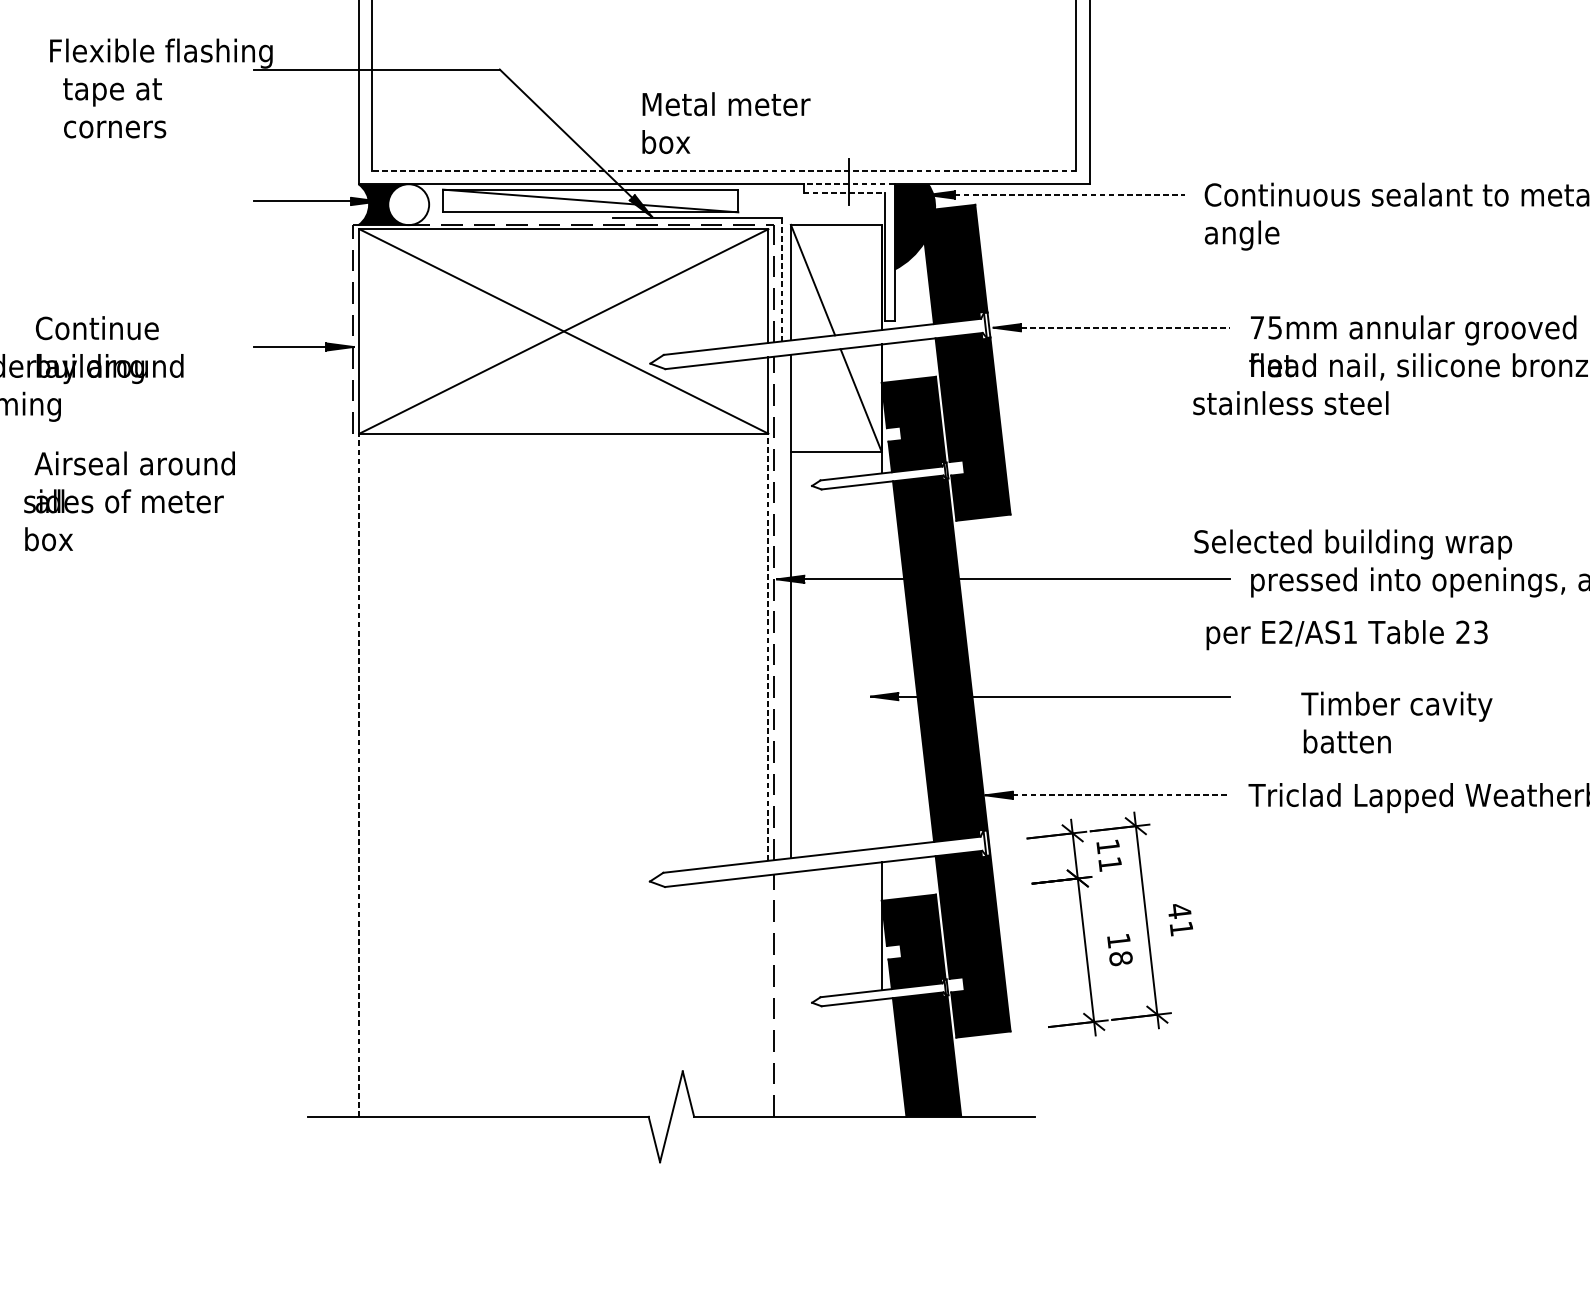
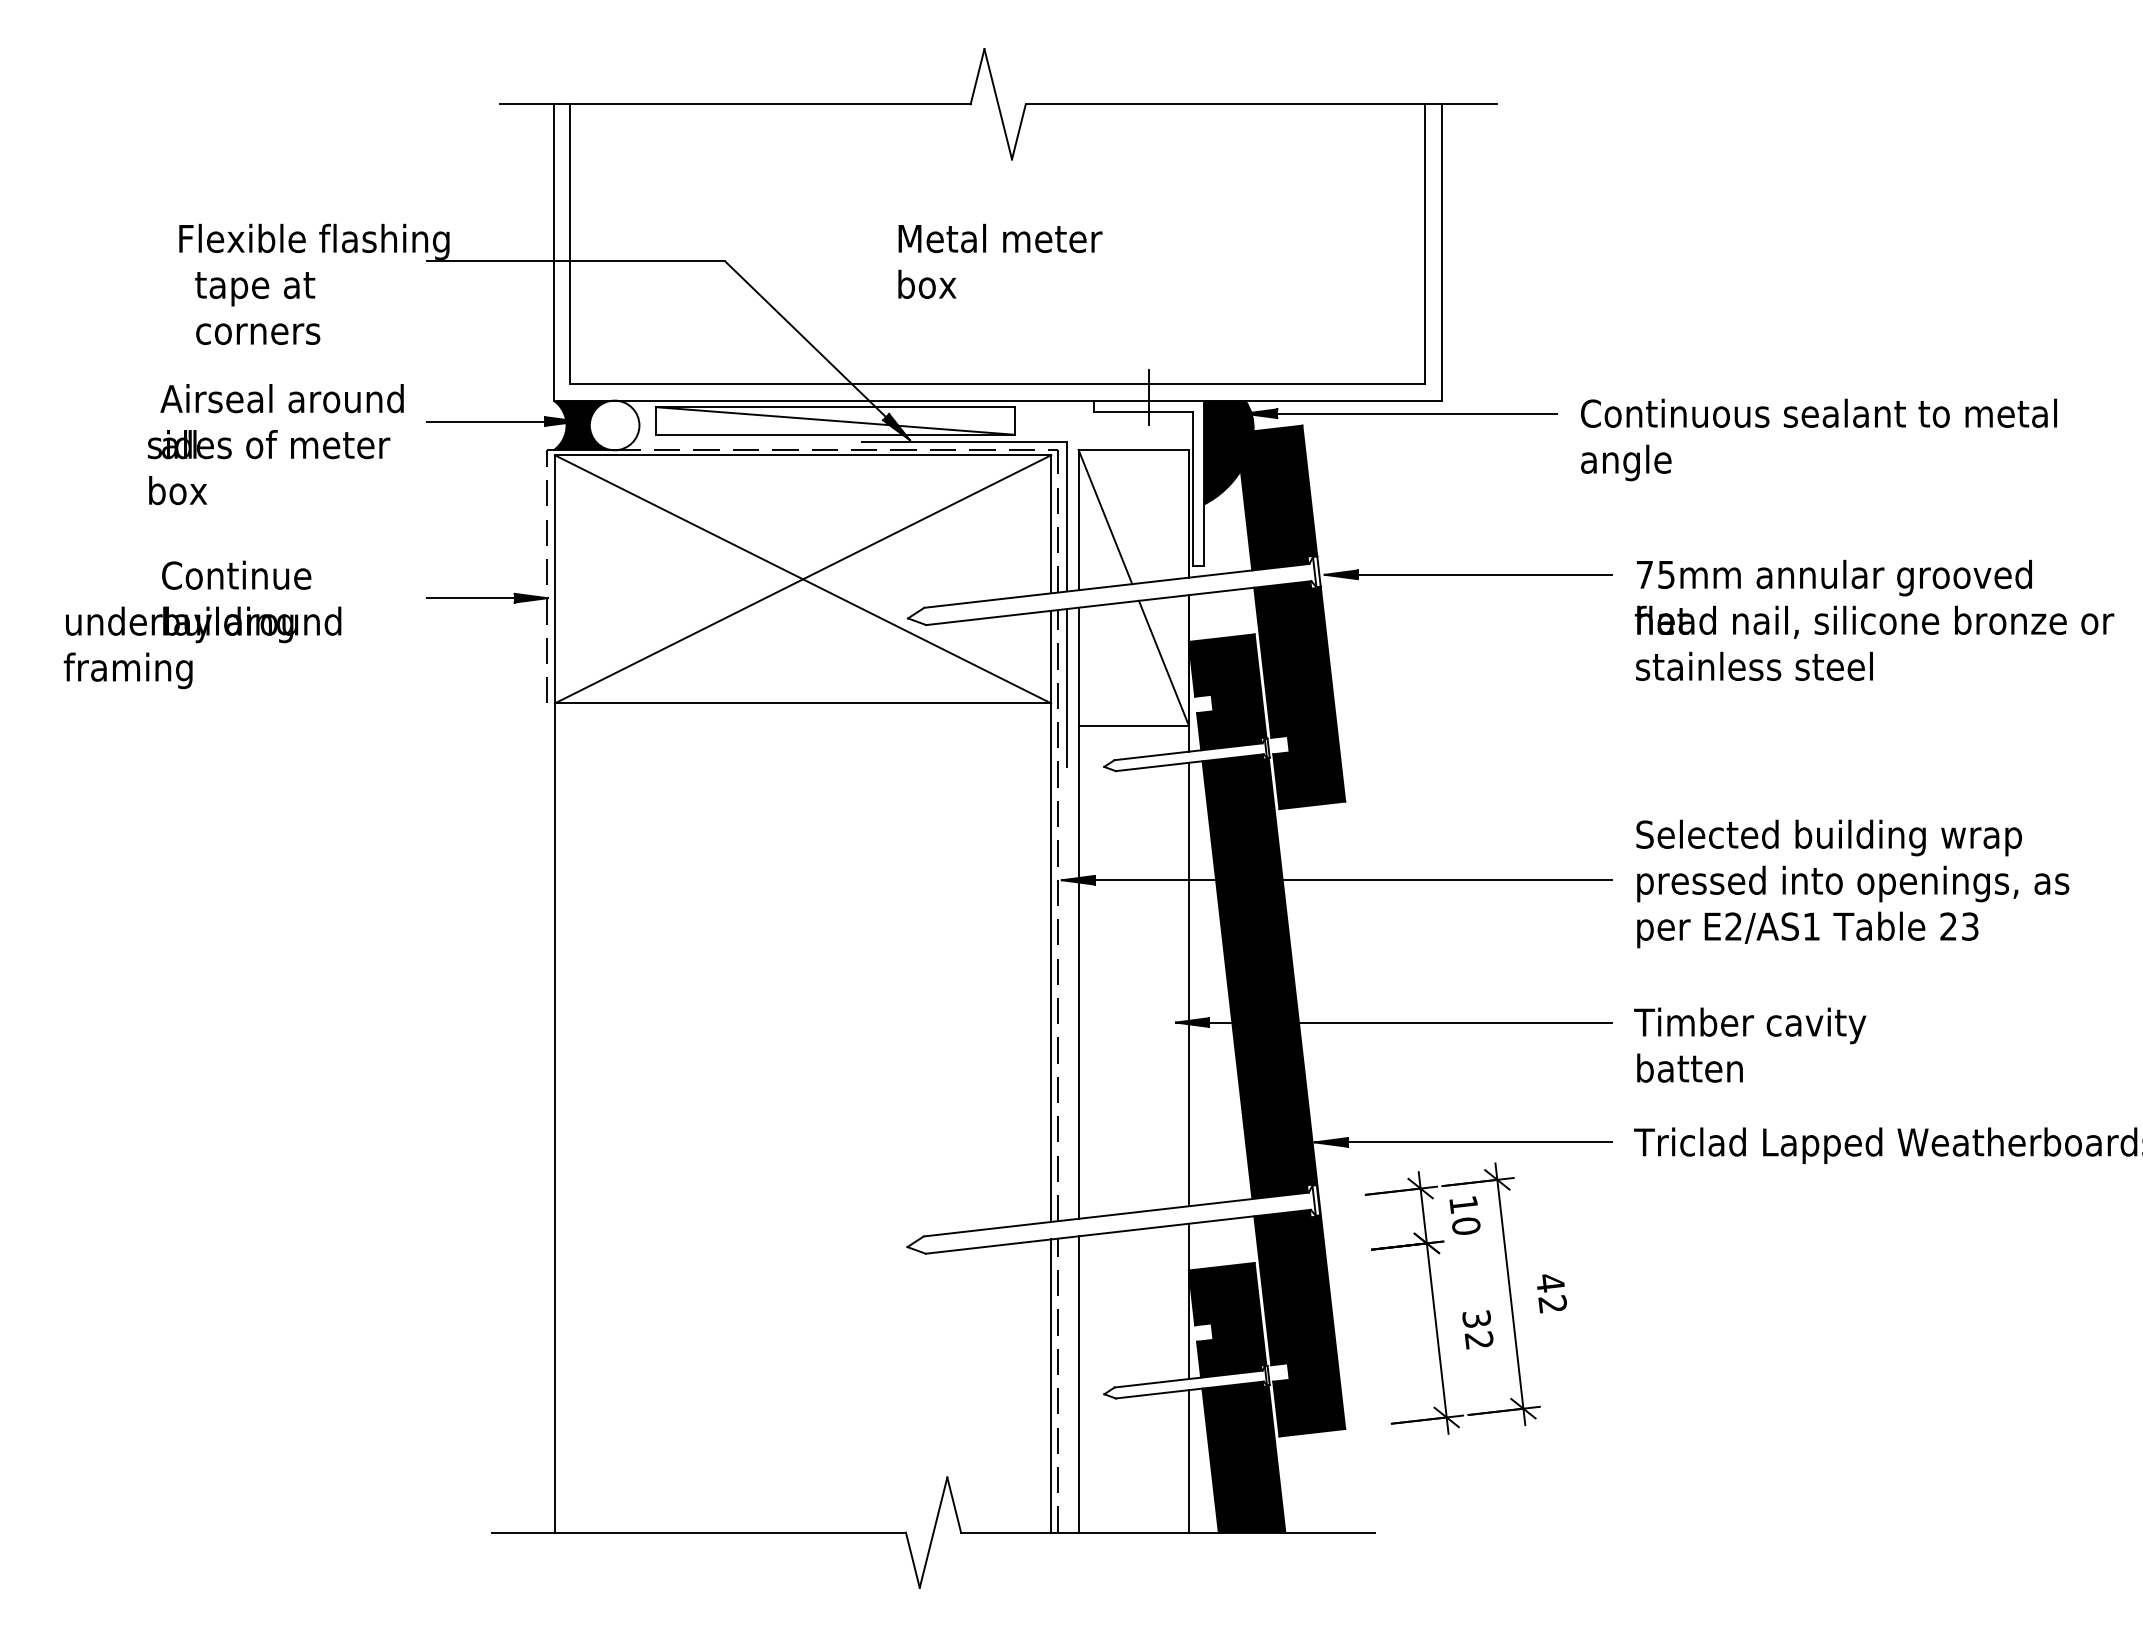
text: (726, 122) -> (1000, 260), moved
line: (724, 170) -> (997, 384), dashed -> solid
line: (848, 184) -> (1148, 400), dashed -> solid
line: (844, 193) -> (1143, 411), dashed -> solid
line: (1056, 194) -> (1400, 413), dashed -> solid
line: (781, 279) -> (1067, 516), dashed -> solid
line: (1112, 327) -> (1468, 574), dashed -> solid
text: (1290, 402) -> (1754, 665), moved
line: (781, 421) -> (1067, 688), added
text: (129, 501) -> (275, 444), moved
text: (1352, 544) -> (1828, 837), moved
text: (1346, 634) -> (1807, 929), moved
line: (768, 647) -> (1051, 962), dashed -> solid
line: (881, 665) -> (1188, 984), added
text: (1397, 722) -> (1750, 1044), moved
line: (359, 775) -> (554, 1118), dashed -> solid
line: (1108, 795) -> (1463, 1142), dashed -> solid
text: (1110, 864) -> (1466, 1226), 11 -> 10
text: (1181, 928) -> (1552, 1304), 41 -> 42
text: (1119, 949) -> (1477, 1329), 18 -> 32
line: (790, 994) -> (1078, 1384), added
line: (768, 995) -> (1051, 1385), added
line: (881, 1058) -> (1188, 1461), added

